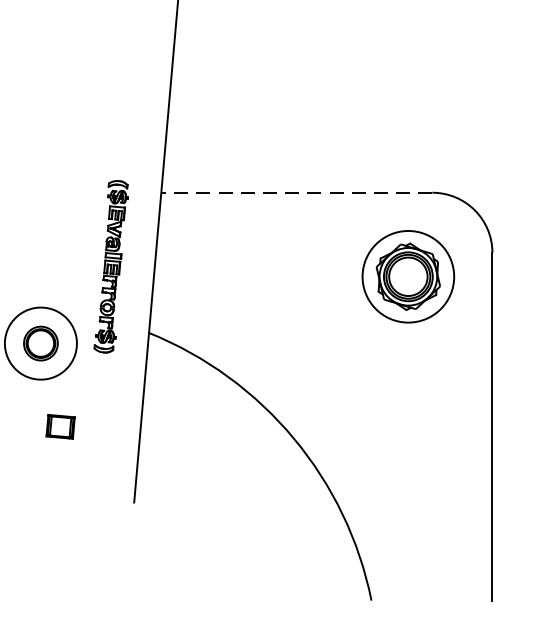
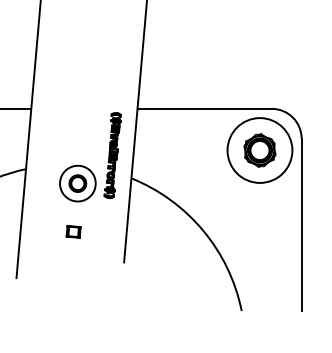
line: (296, 191) -> (204, 108), dashed -> solid
part: (110, 266) -> (112, 155), moved
circle: (407, 276) -> (259, 150), size x1.43
part: (60, 426) -> (73, 231), moved

